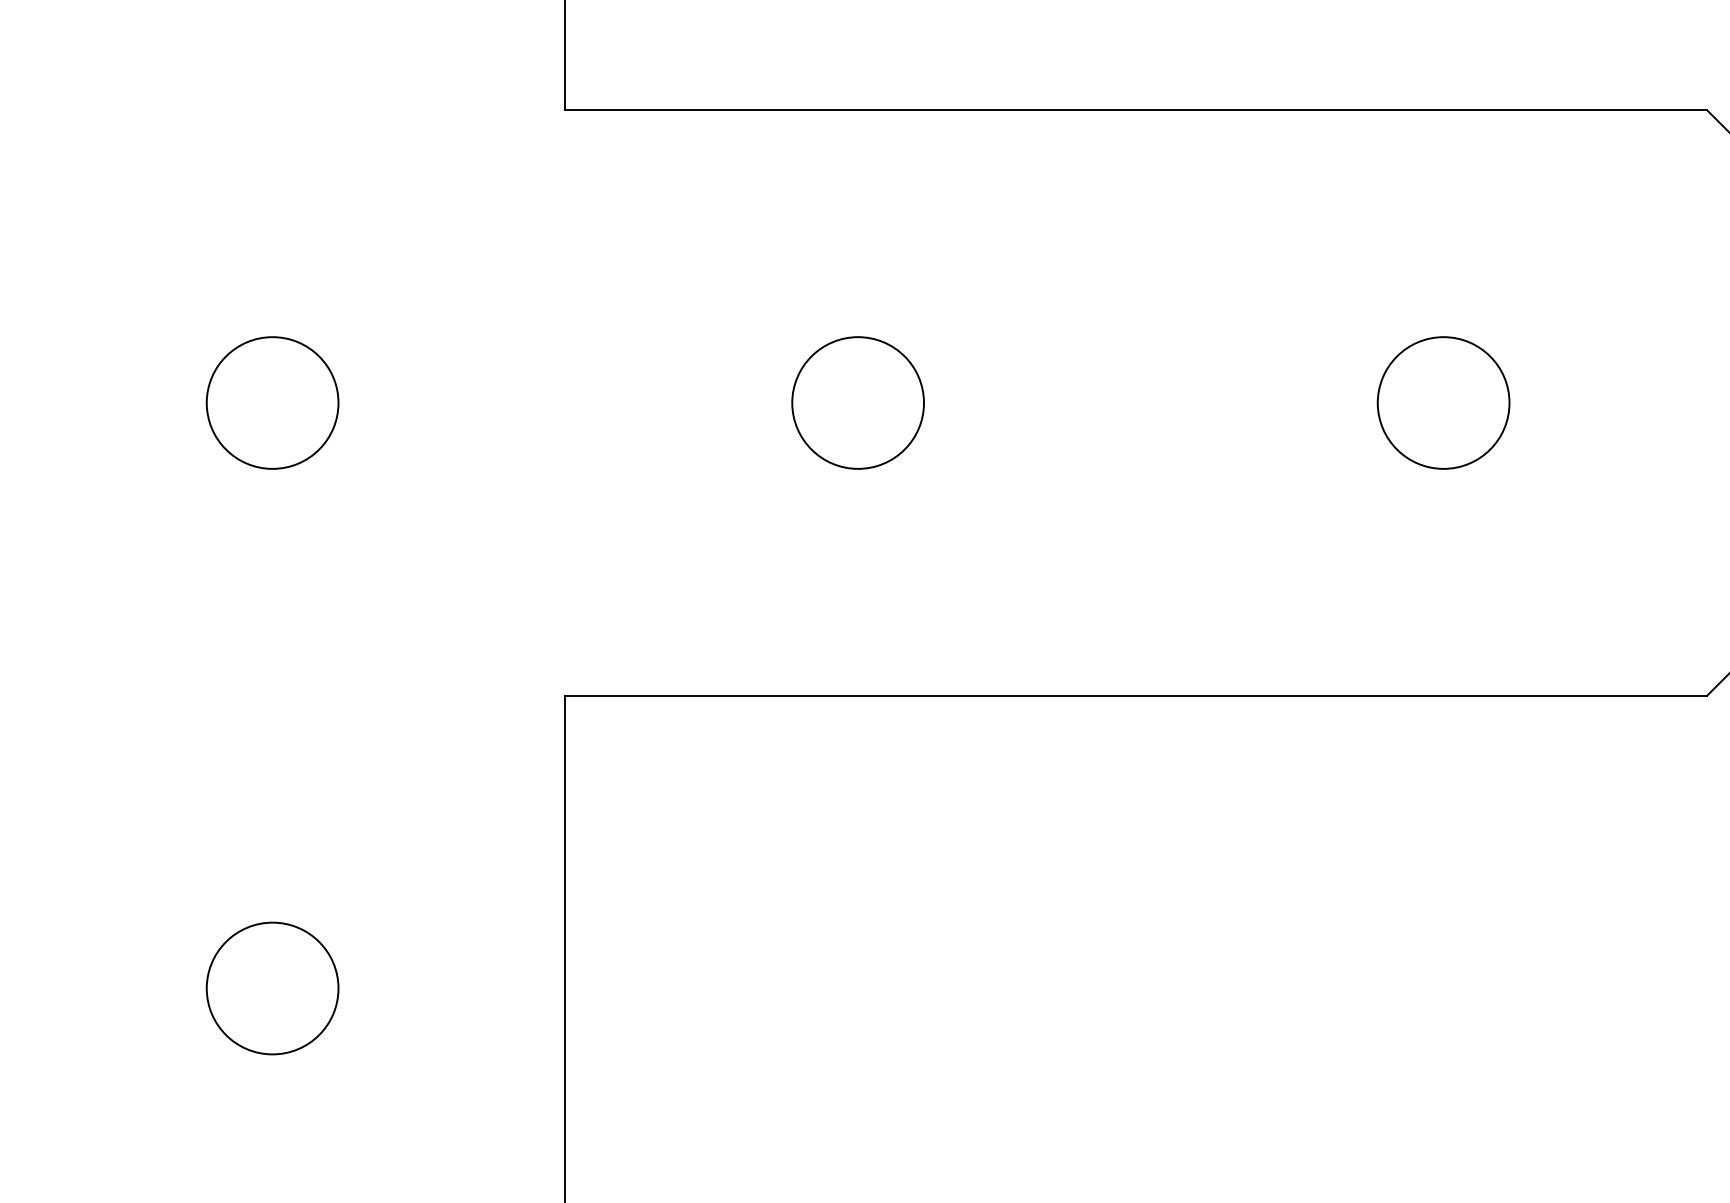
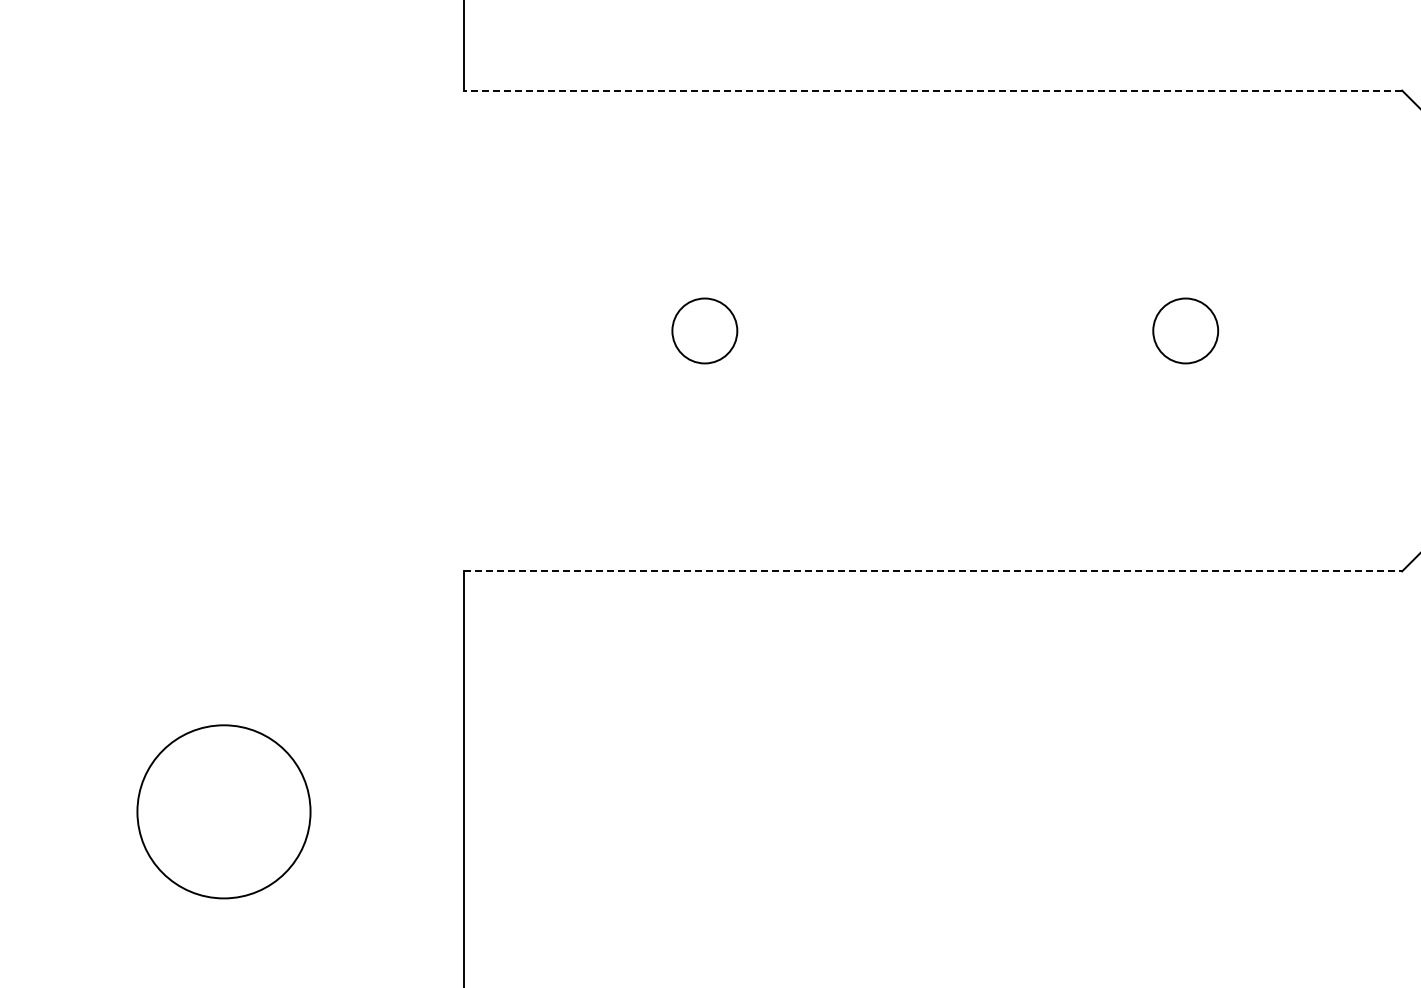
line: (1136, 110) -> (933, 90), solid -> dashed
circle: (272, 402) -> (223, 330), removed
circle: (857, 402) -> (704, 330), size x0.6
circle: (1443, 402) -> (1185, 330), size x0.6
line: (1136, 695) -> (933, 571), solid -> dashed
circle: (272, 988) -> (223, 811), size x1.6

